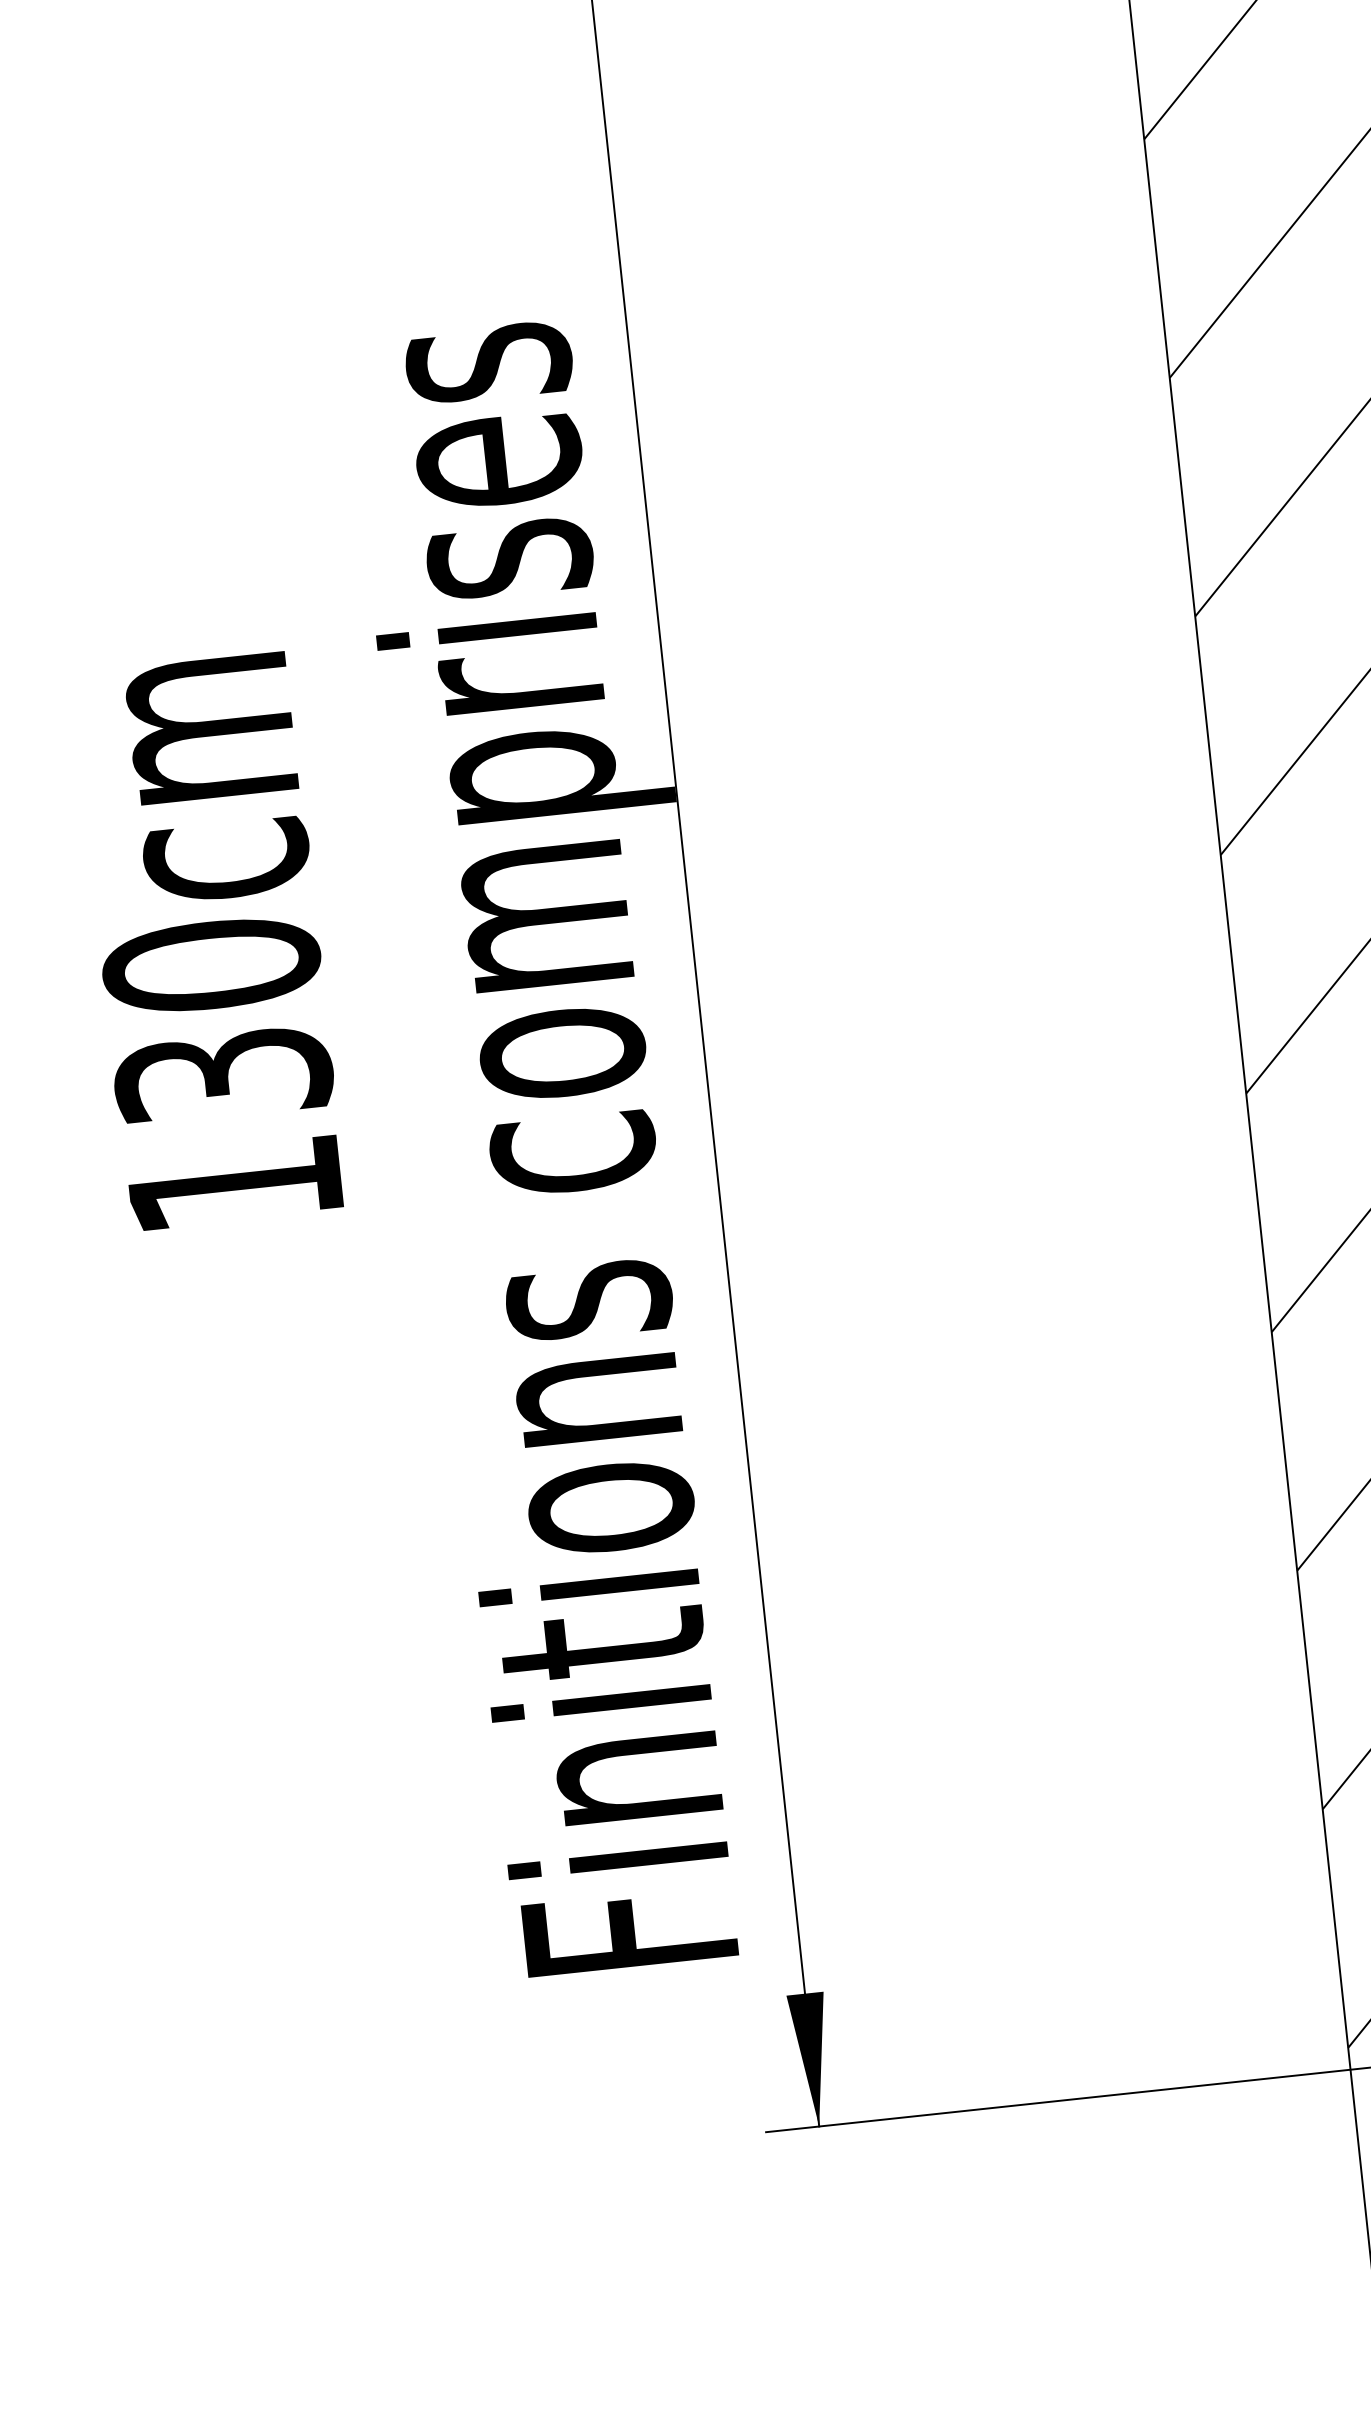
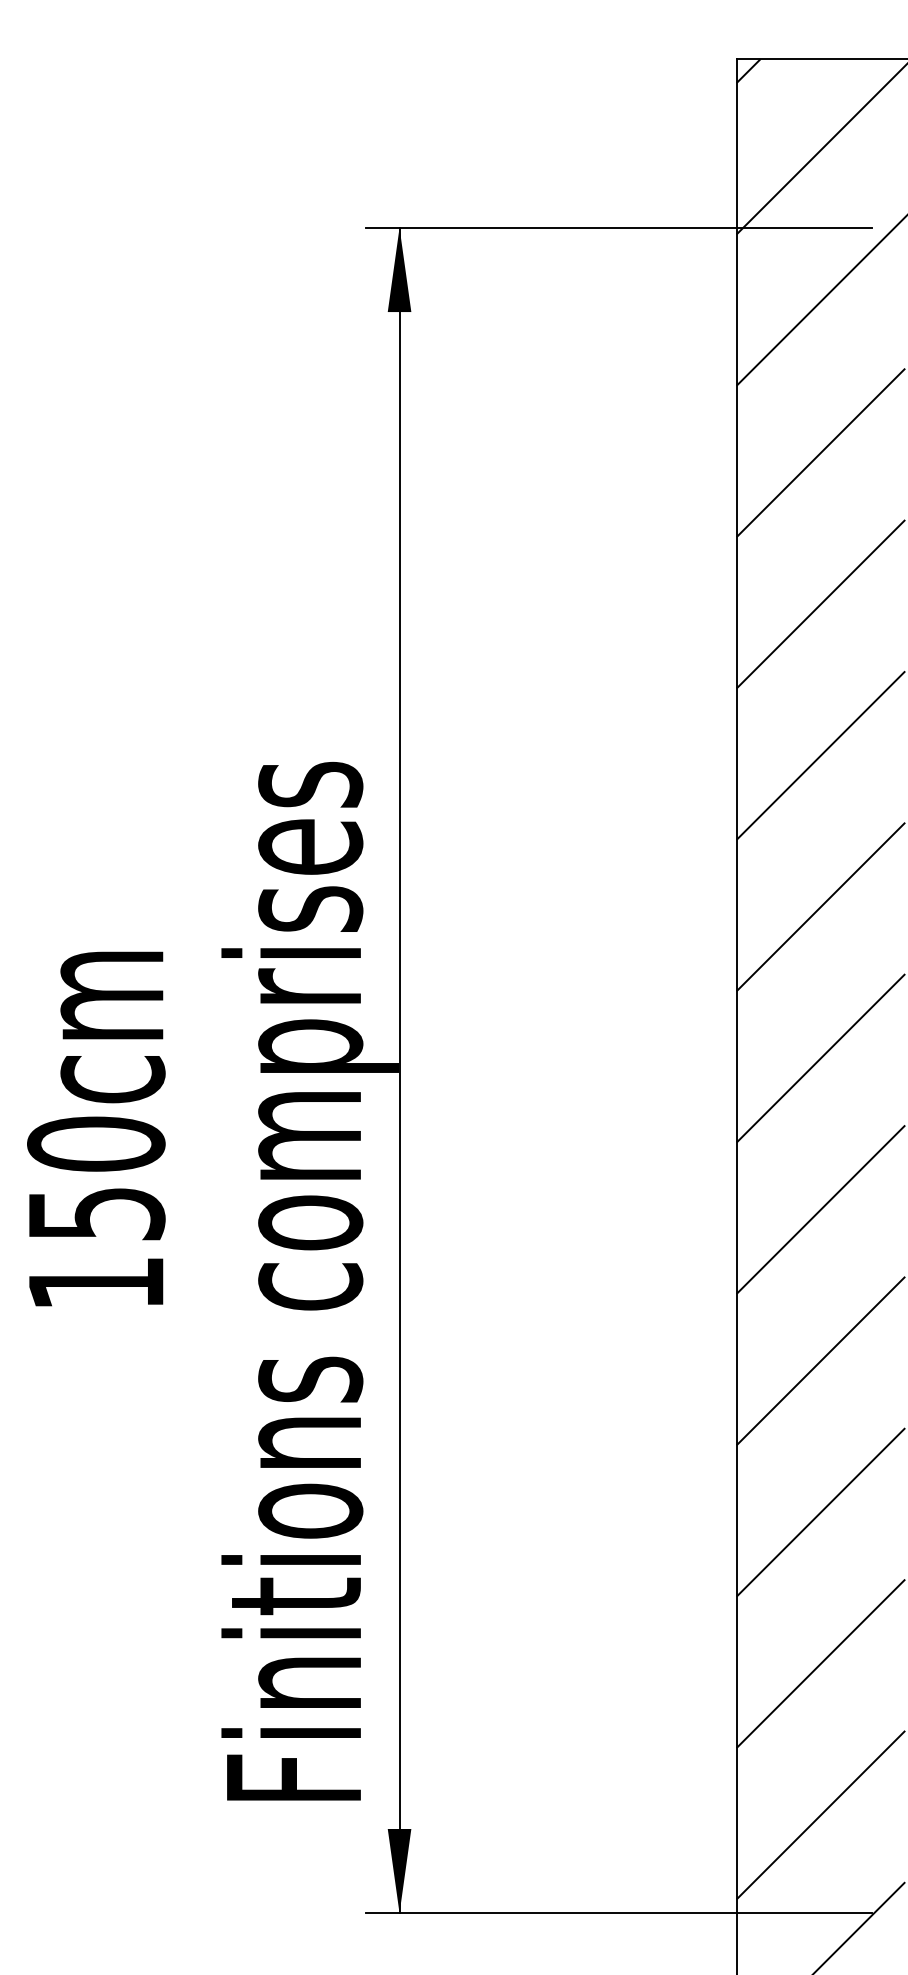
text: (223, 1074) -> (96, 1213), 130cm -> 150cm

